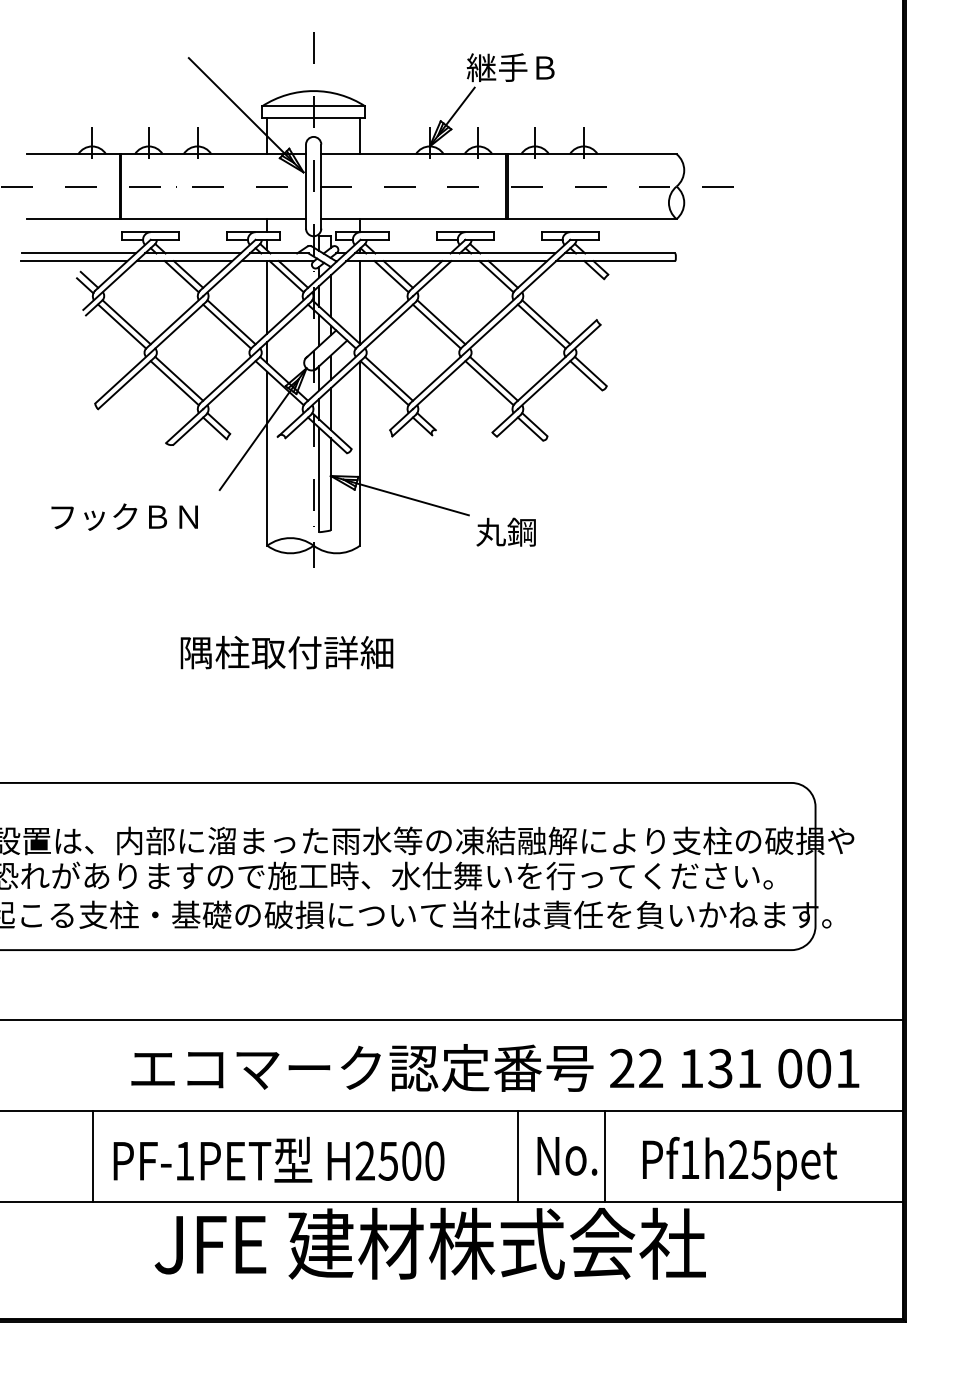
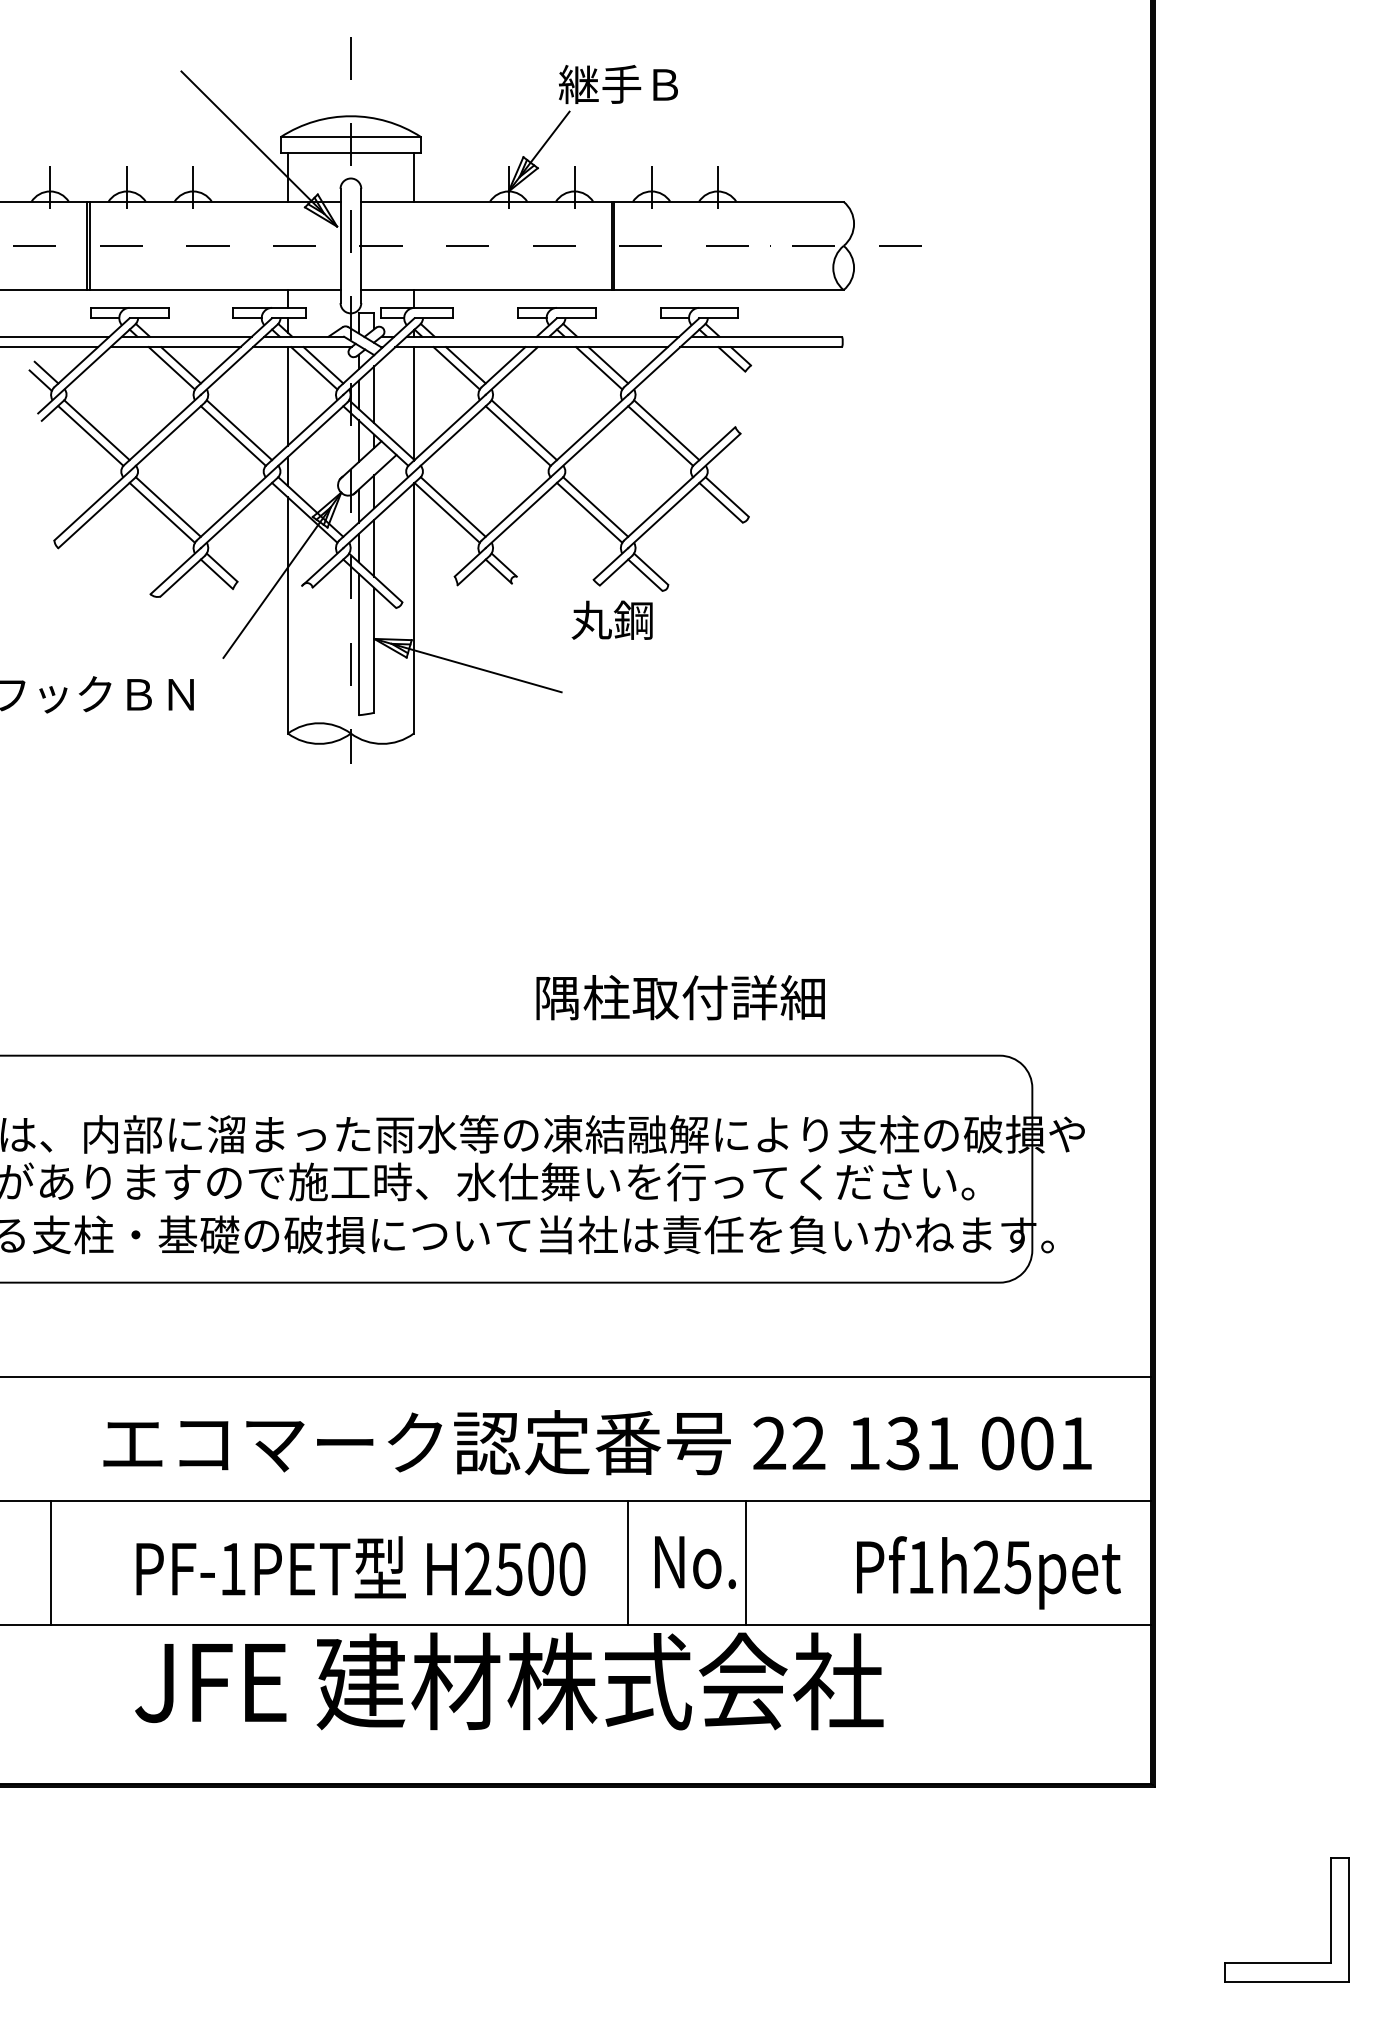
text: (505, 531) -> (611, 619), moved
text: (286, 652) -> (680, 997), moved
text: (278, 1159) -> (360, 1567), moved
text: (739, 1163) -> (988, 1572), moved

